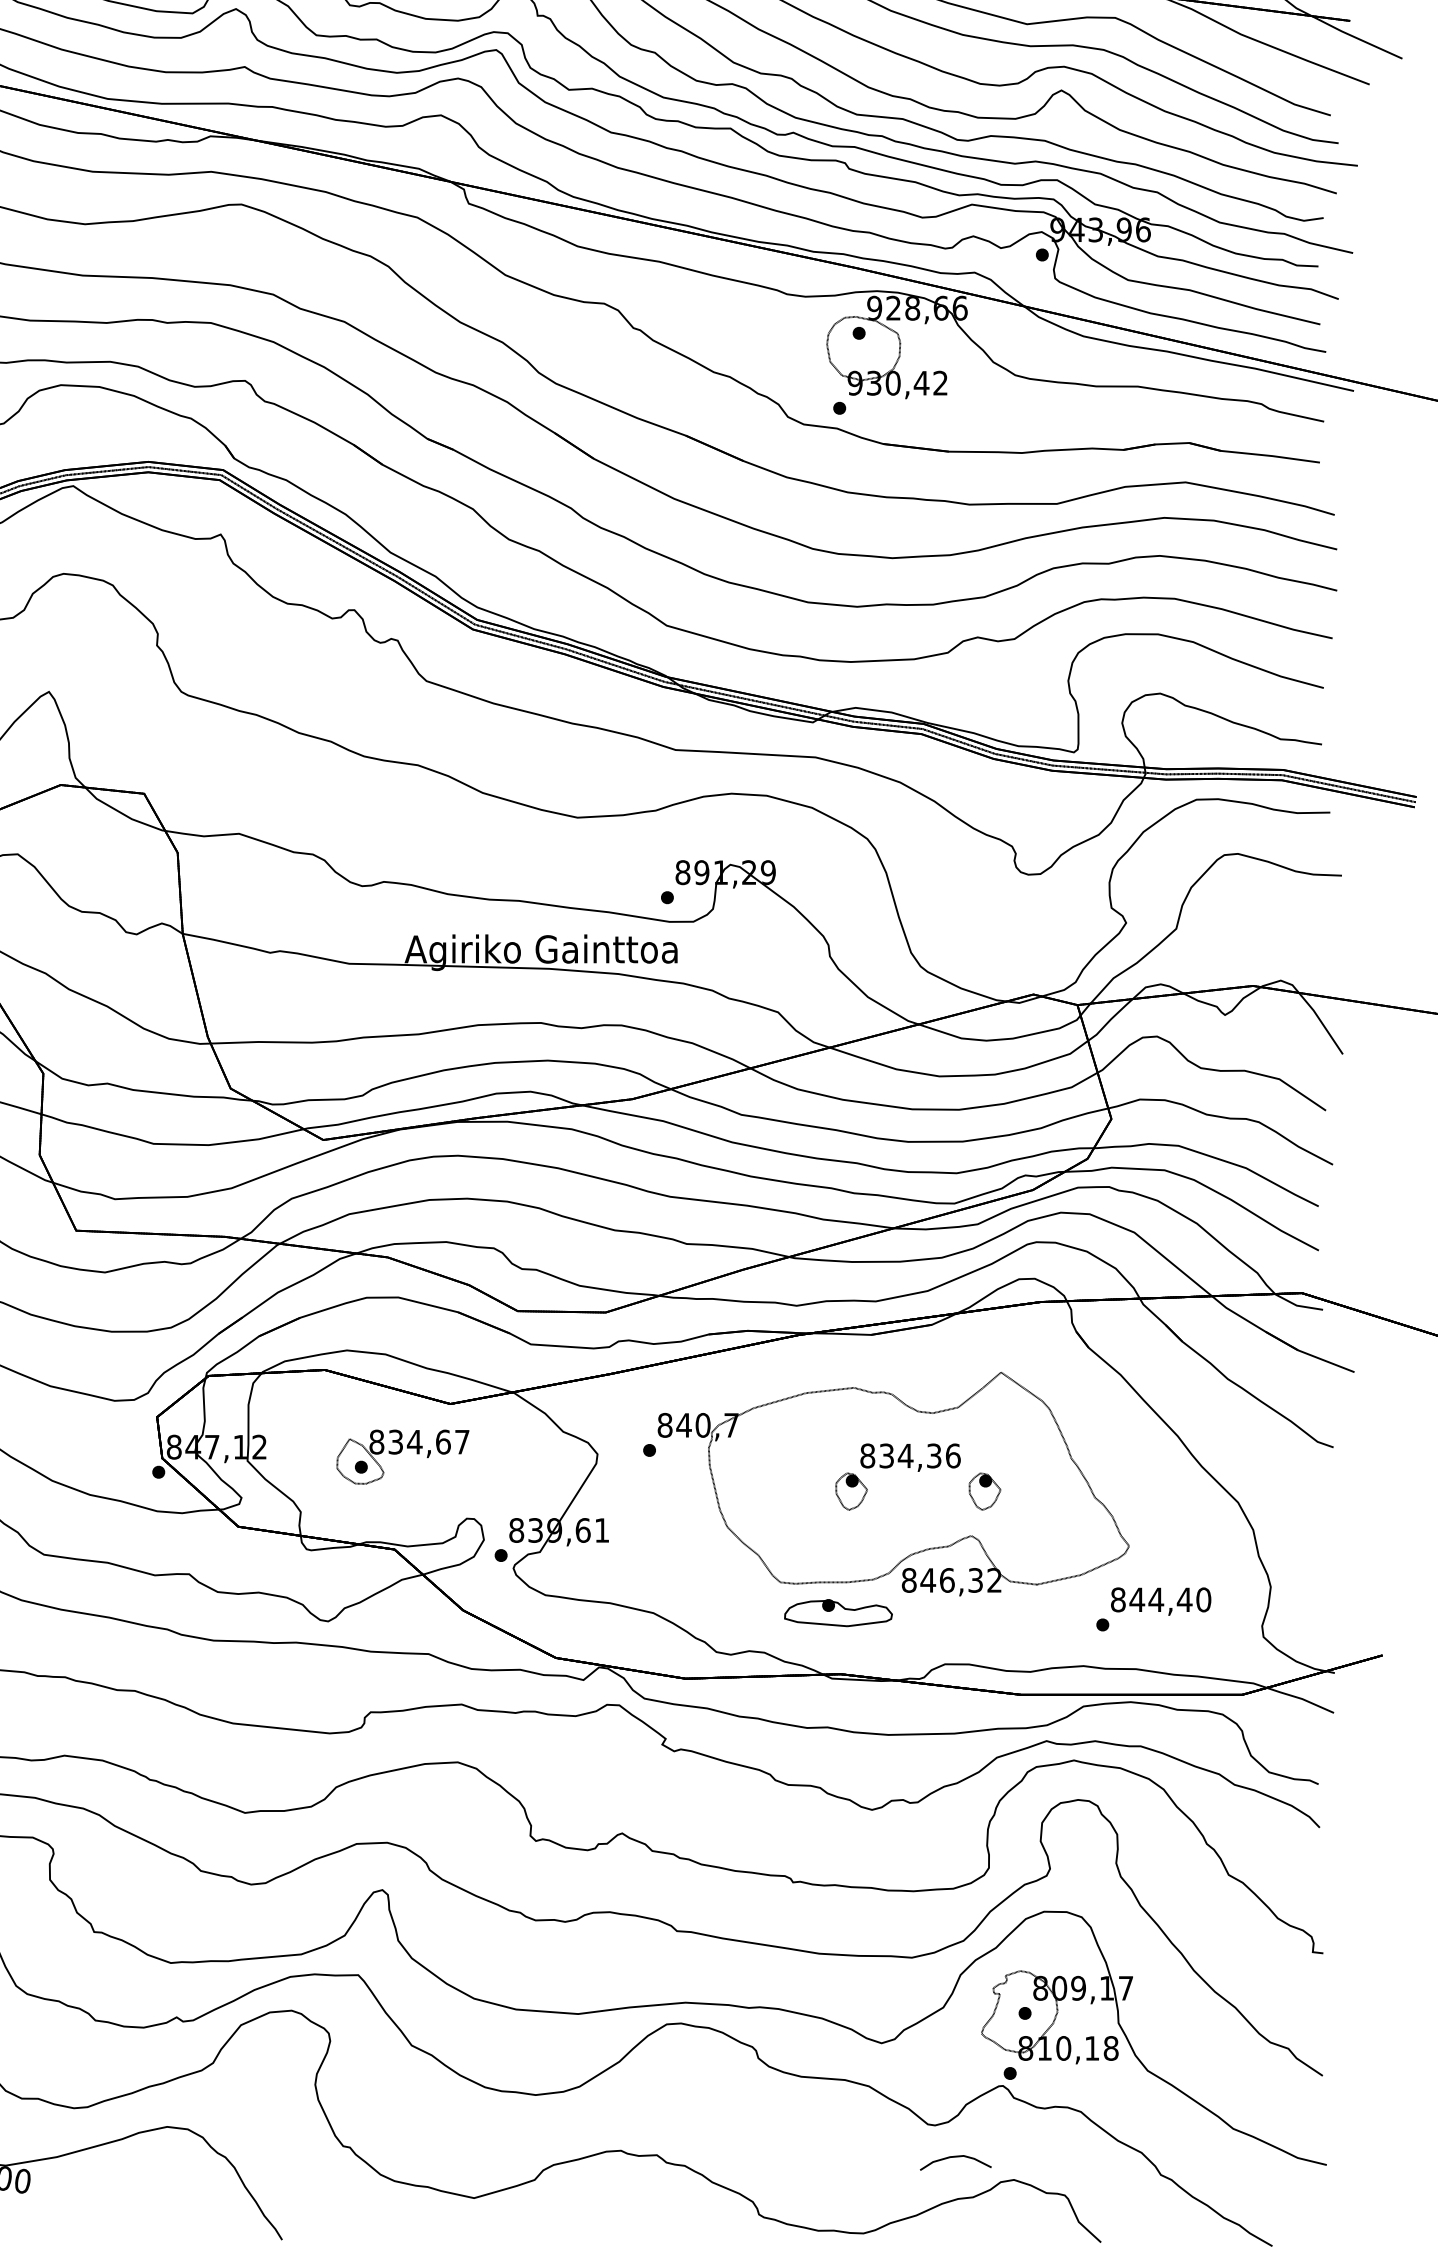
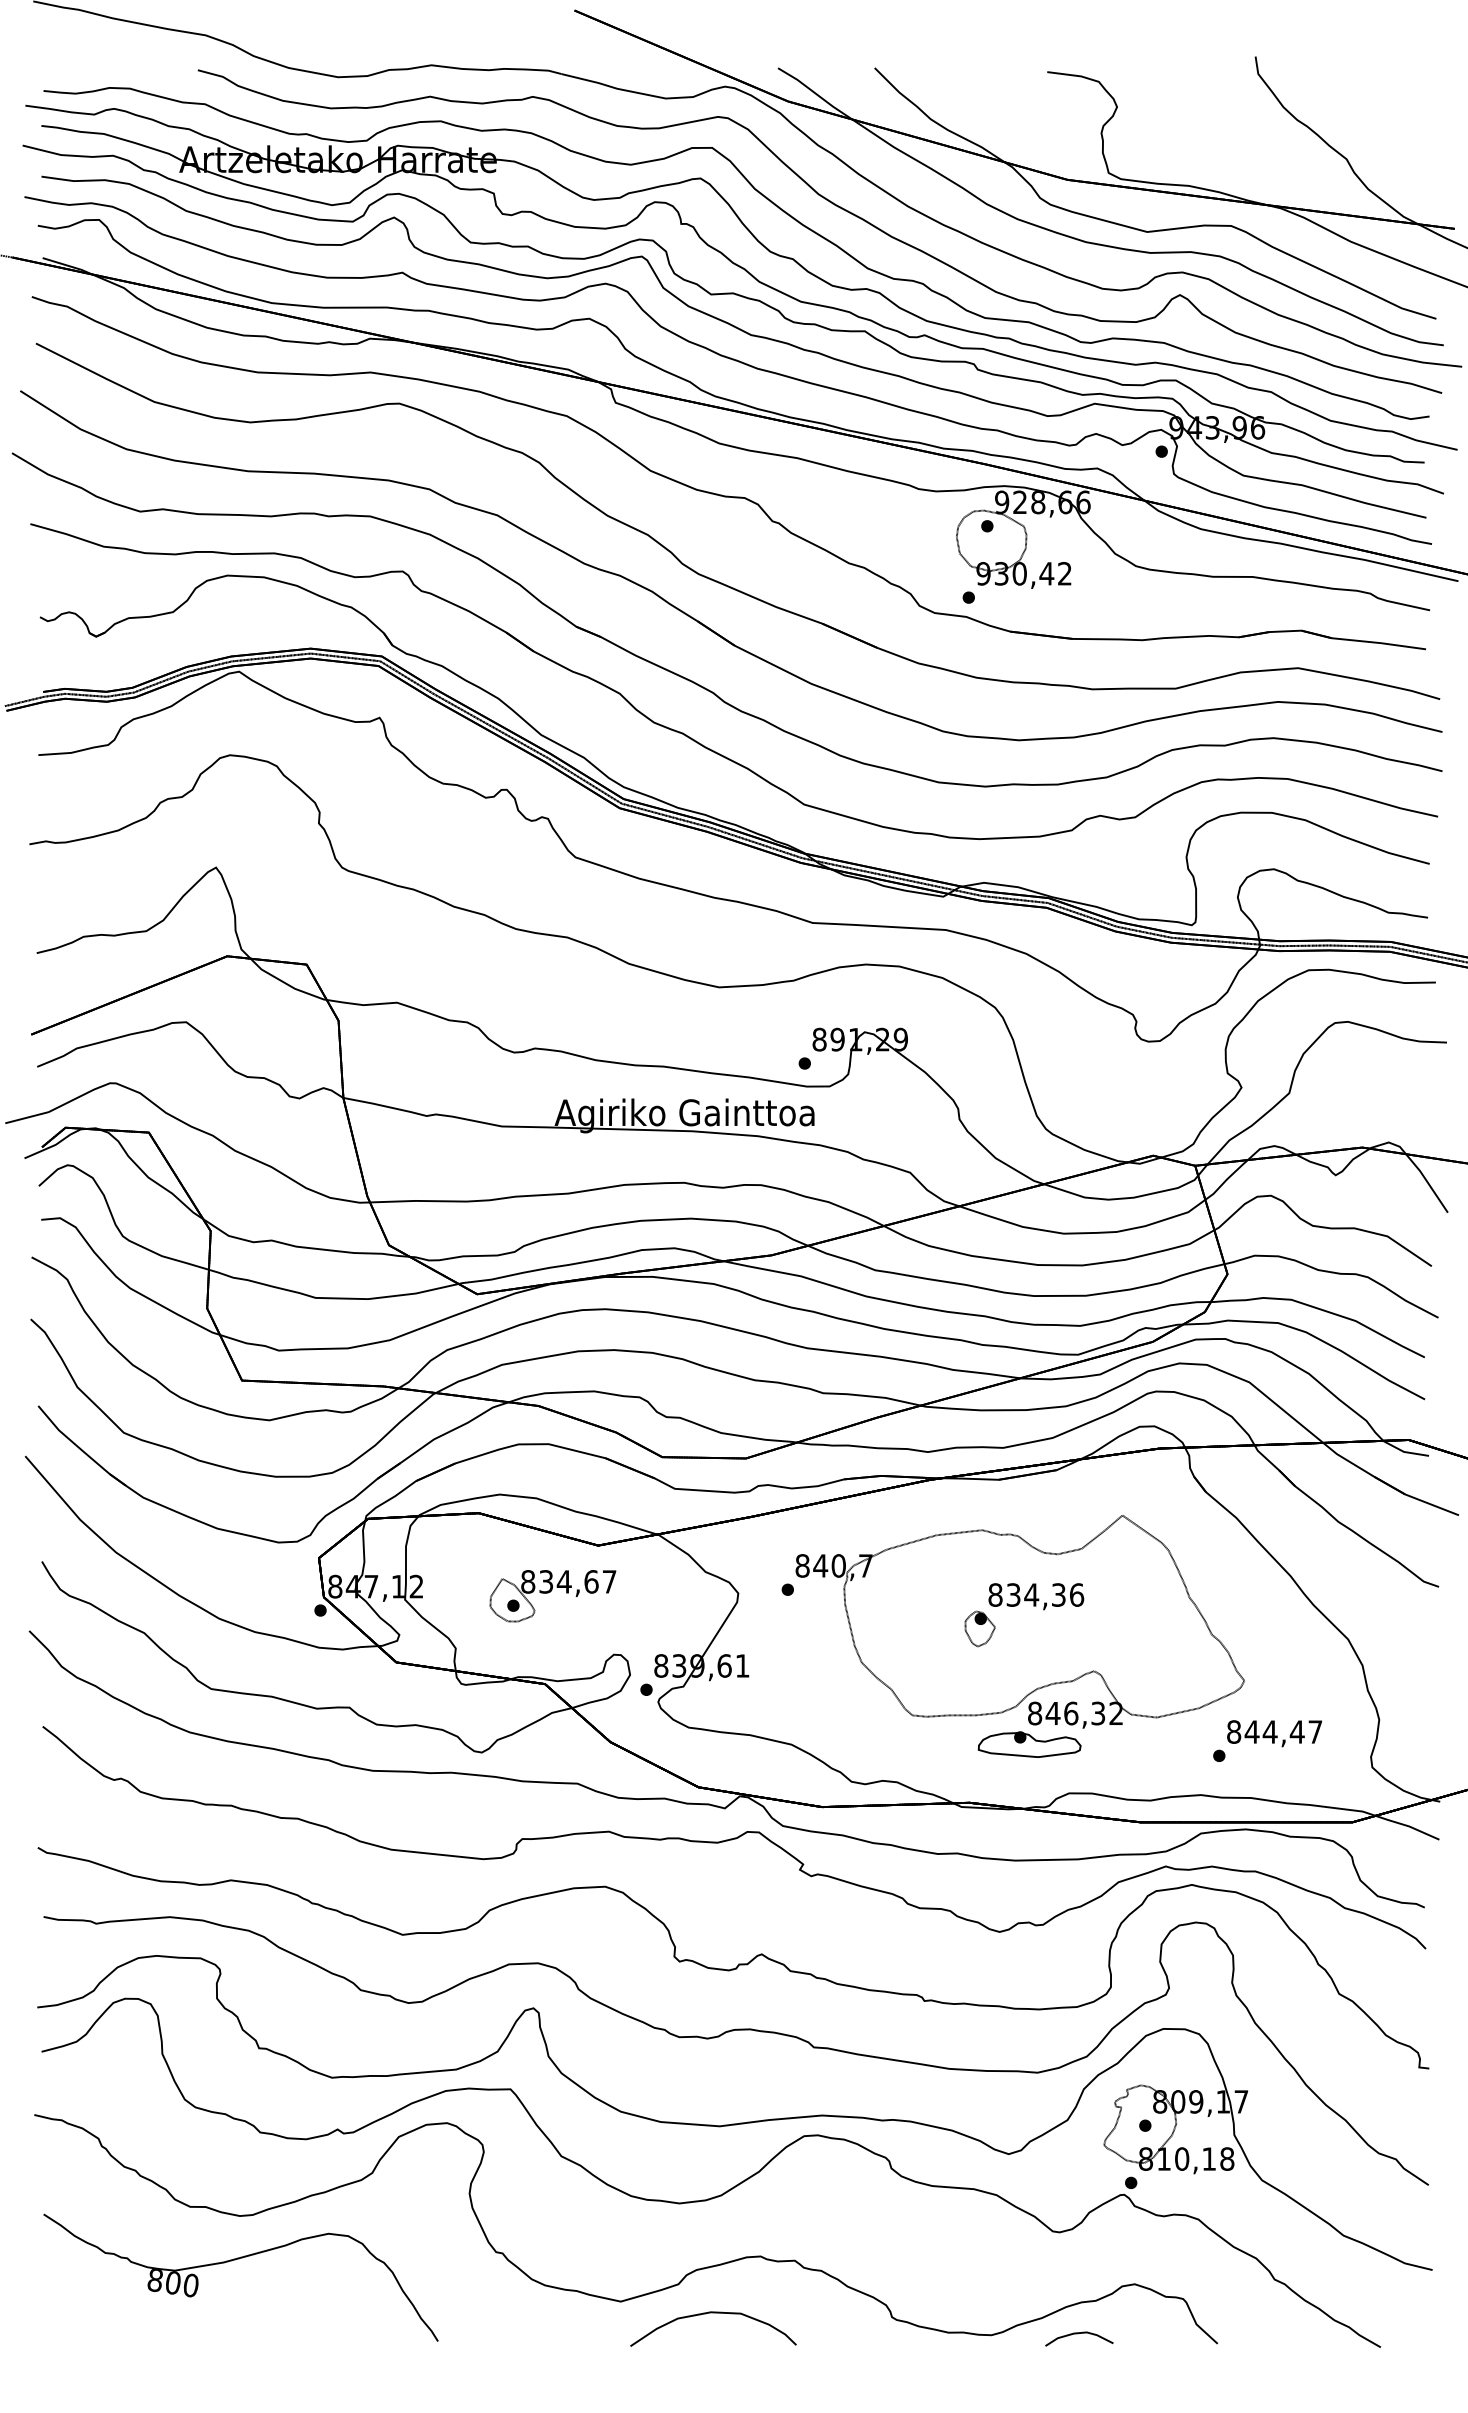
part: (984, 1491) -> (1106, 1628), removed
text: (1203, 1599) -> (1315, 1731), 844,40 -> 844,47
part: (838, 1612) -> (1029, 1744), moved
curve: (954, 2158) -> (1078, 2334), moved
curve: (571, 2210) -> (713, 2313), added

